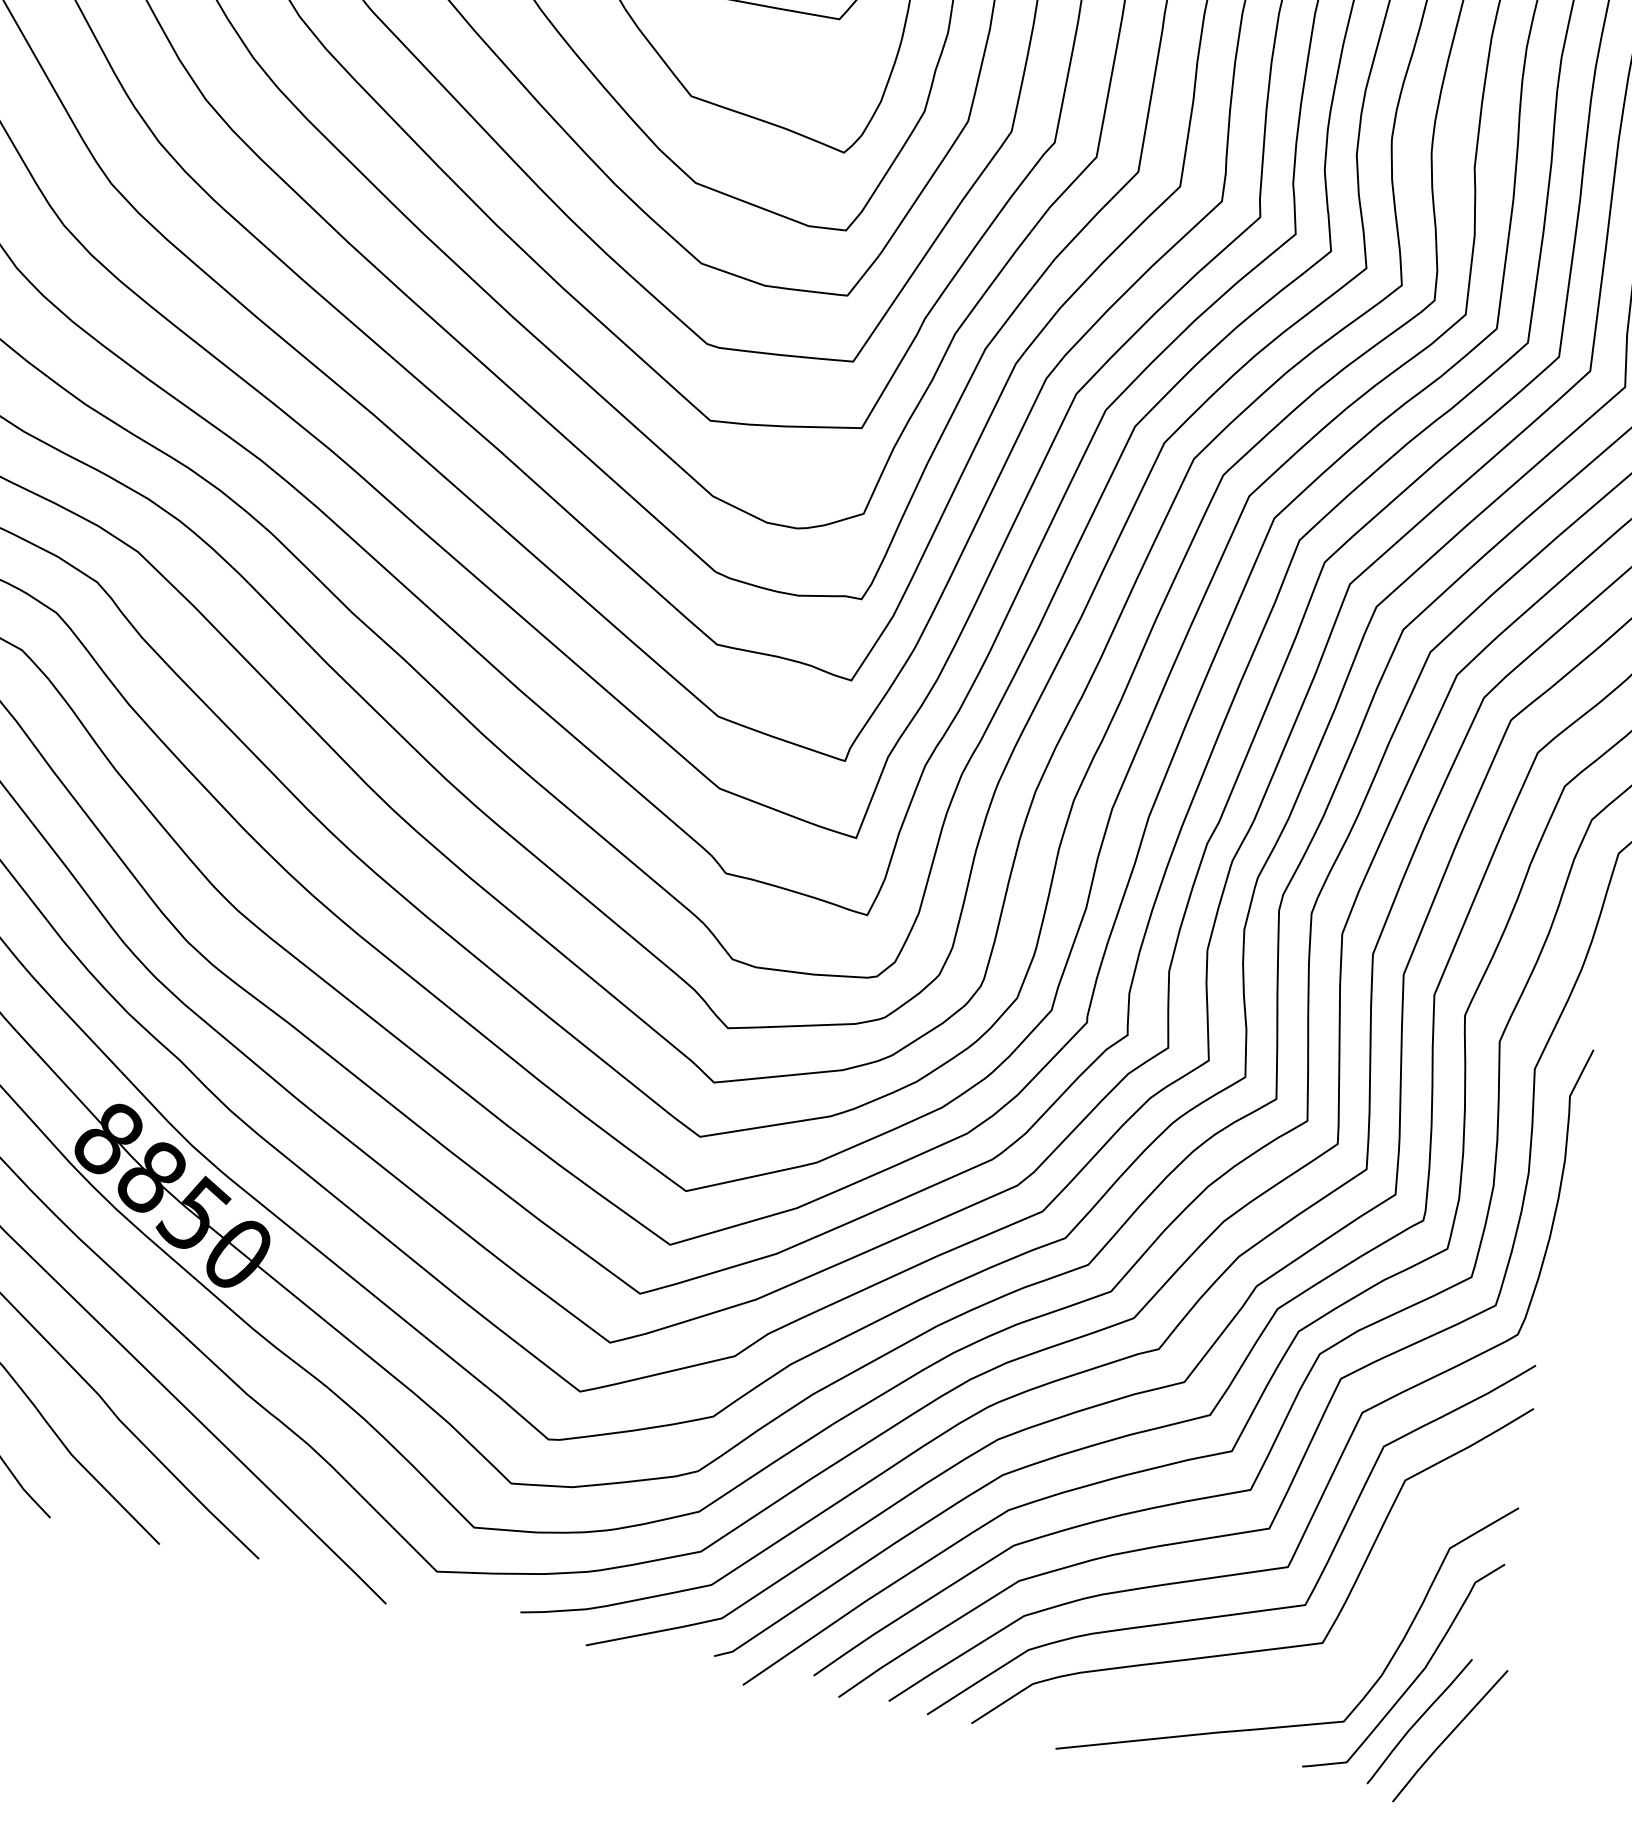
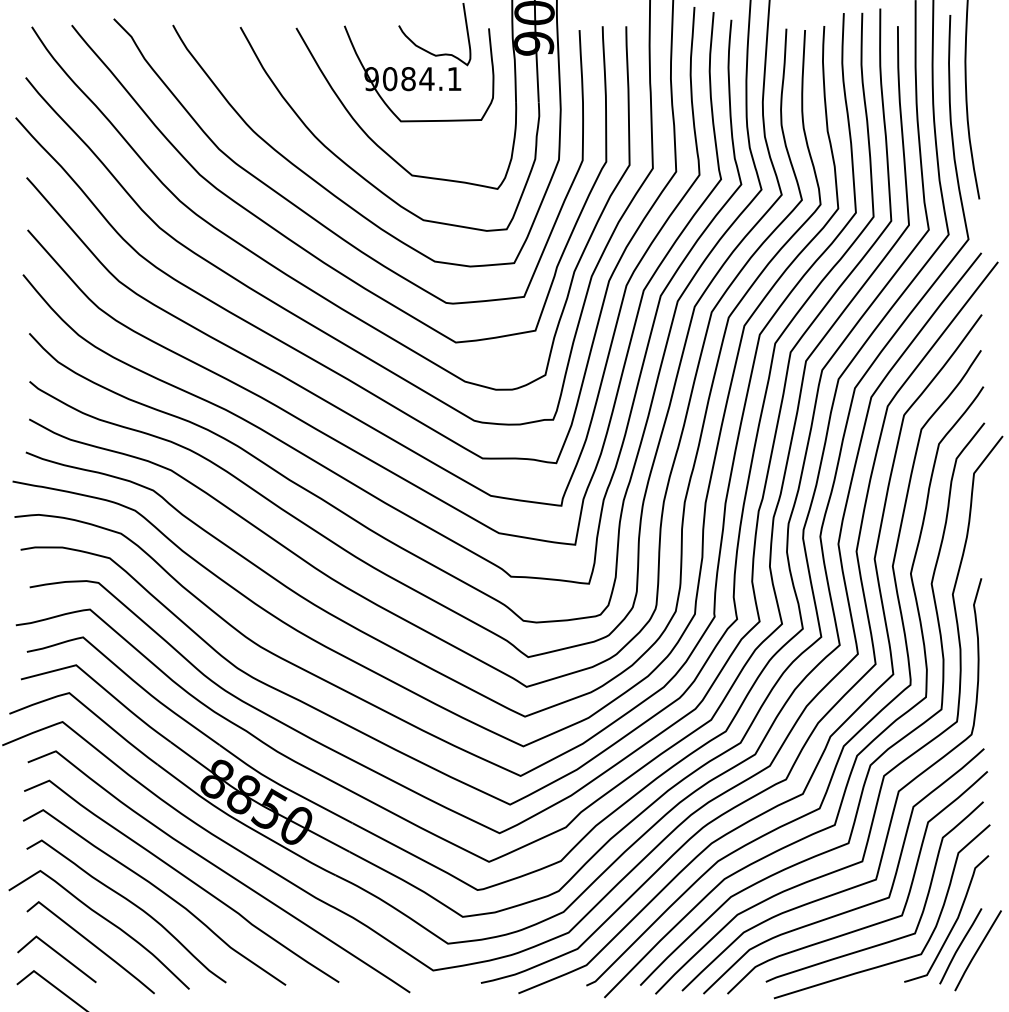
curve: (1368, 1627) -> (924, 902), added

